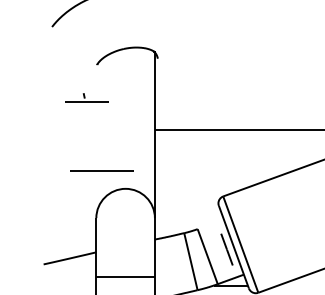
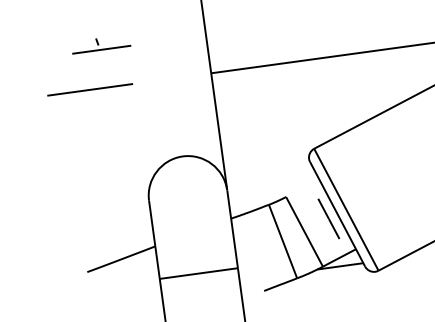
part: (86, 97) -> (100, 43), moved
line: (101, 170) -> (89, 88), moved

